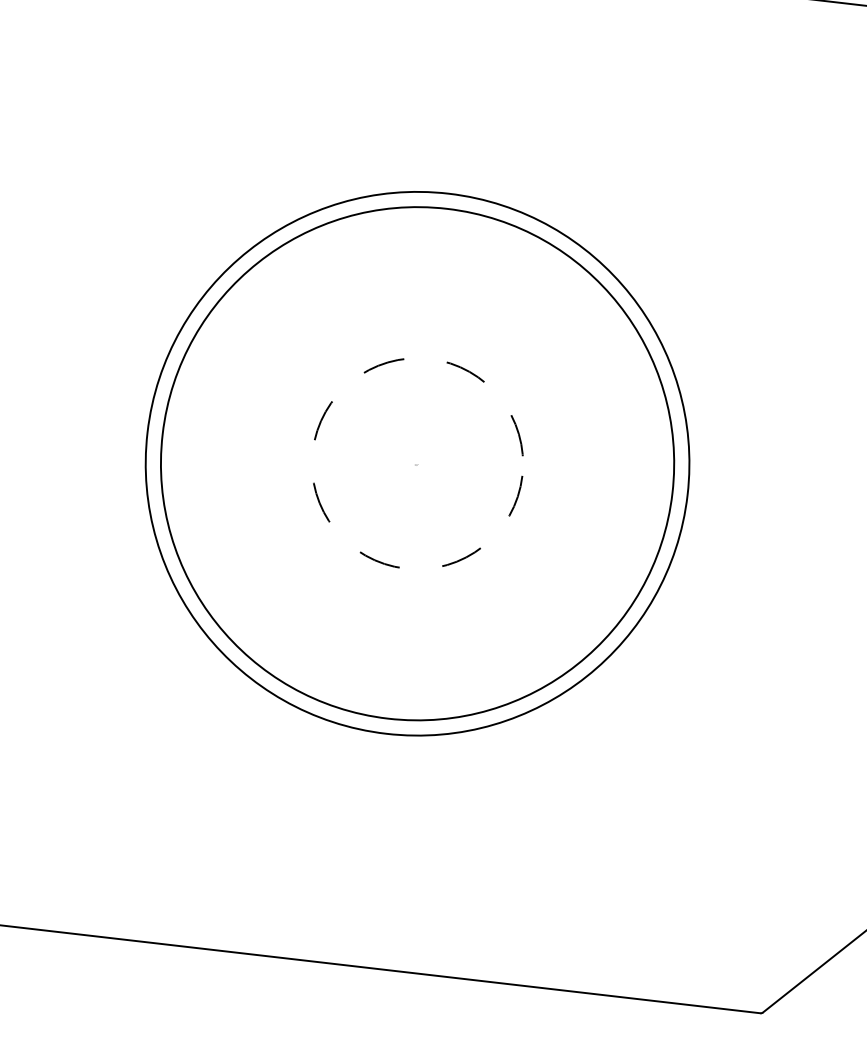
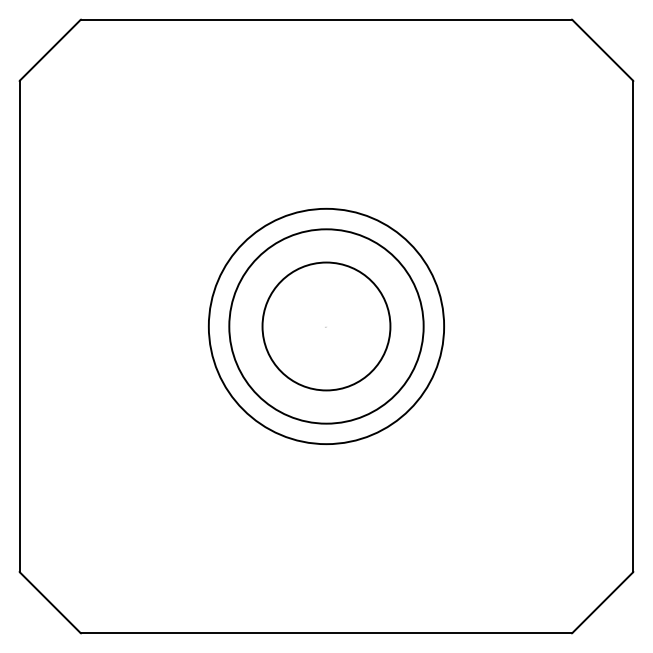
circle: (417, 463) -> (326, 326), dashed -> solid
circle: (417, 463) -> (326, 326), size x0.62
circle: (417, 463) -> (326, 326), size x0.71

